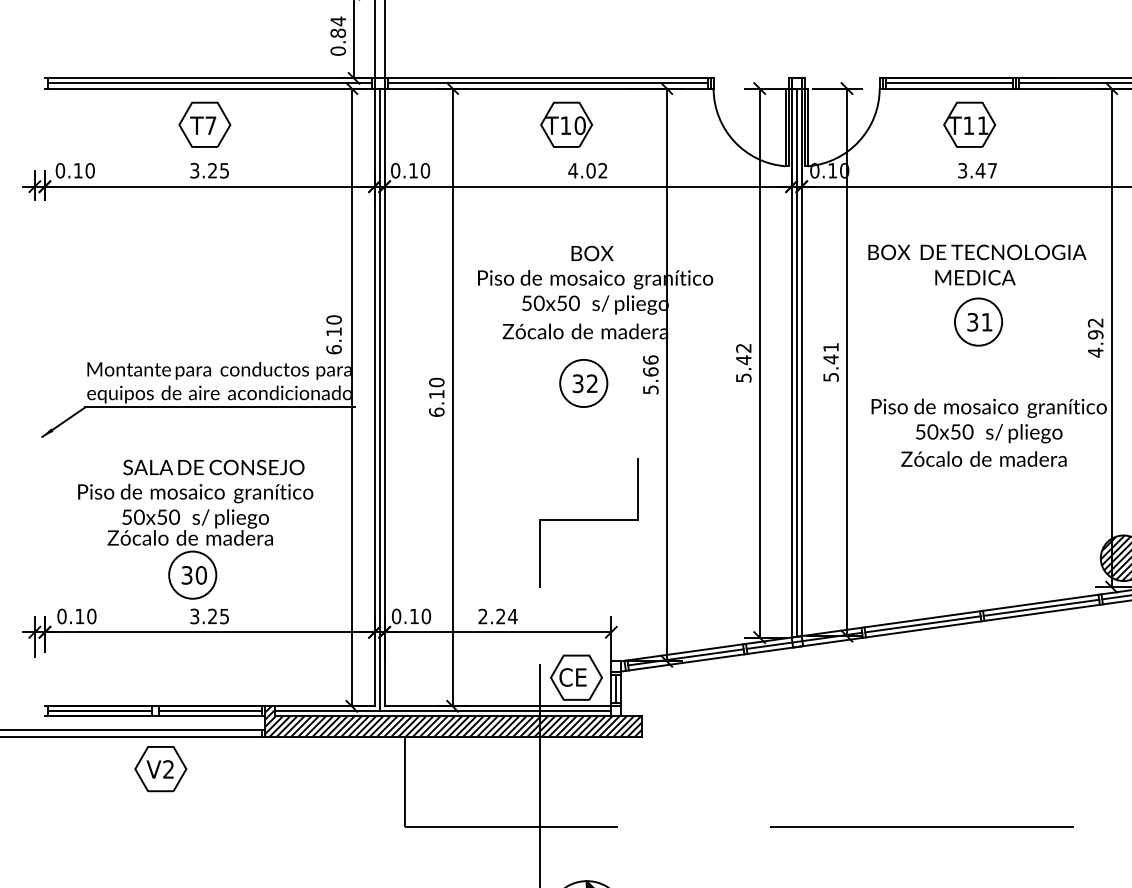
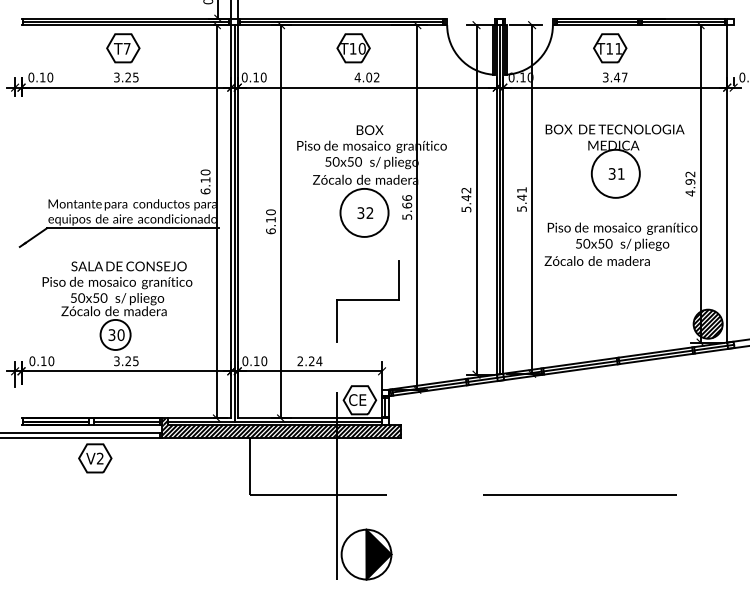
circle: (978, 321) -> (615, 173), size x1.6
circle: (583, 382) -> (364, 212), size x1.6
text: (982, 458) -> (596, 260), moved

